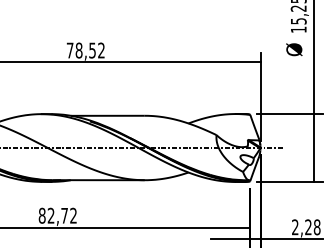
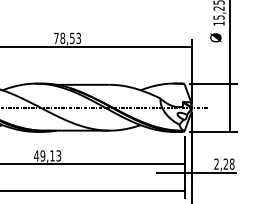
text: (101, 50) -> (78, 38), 78,52 -> 78,53
text: (57, 215) -> (47, 155), 82,72 -> 49,13

